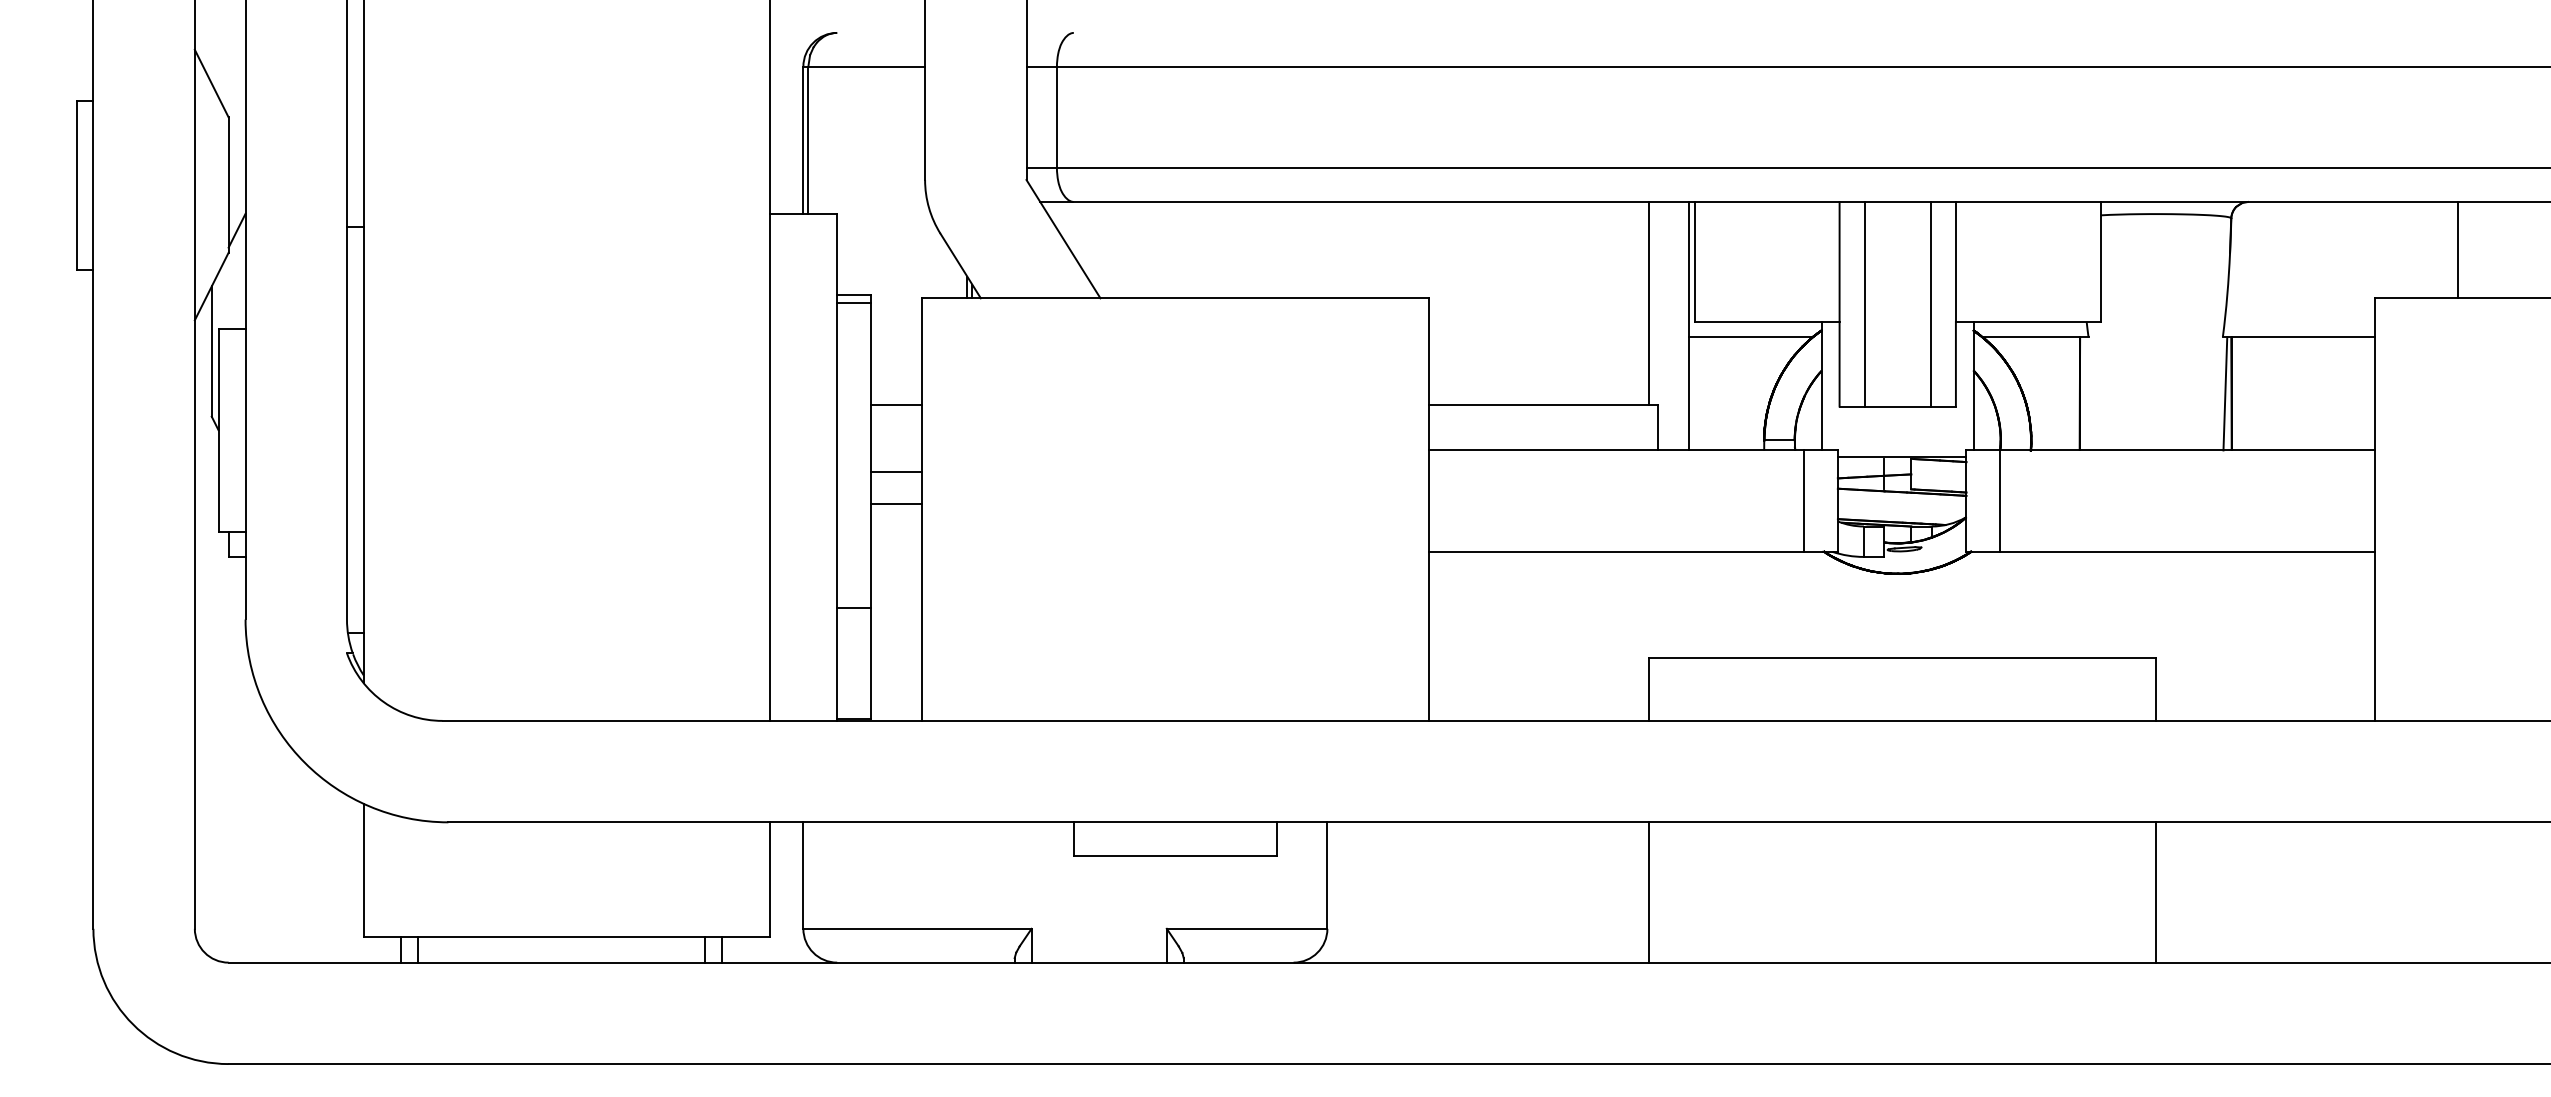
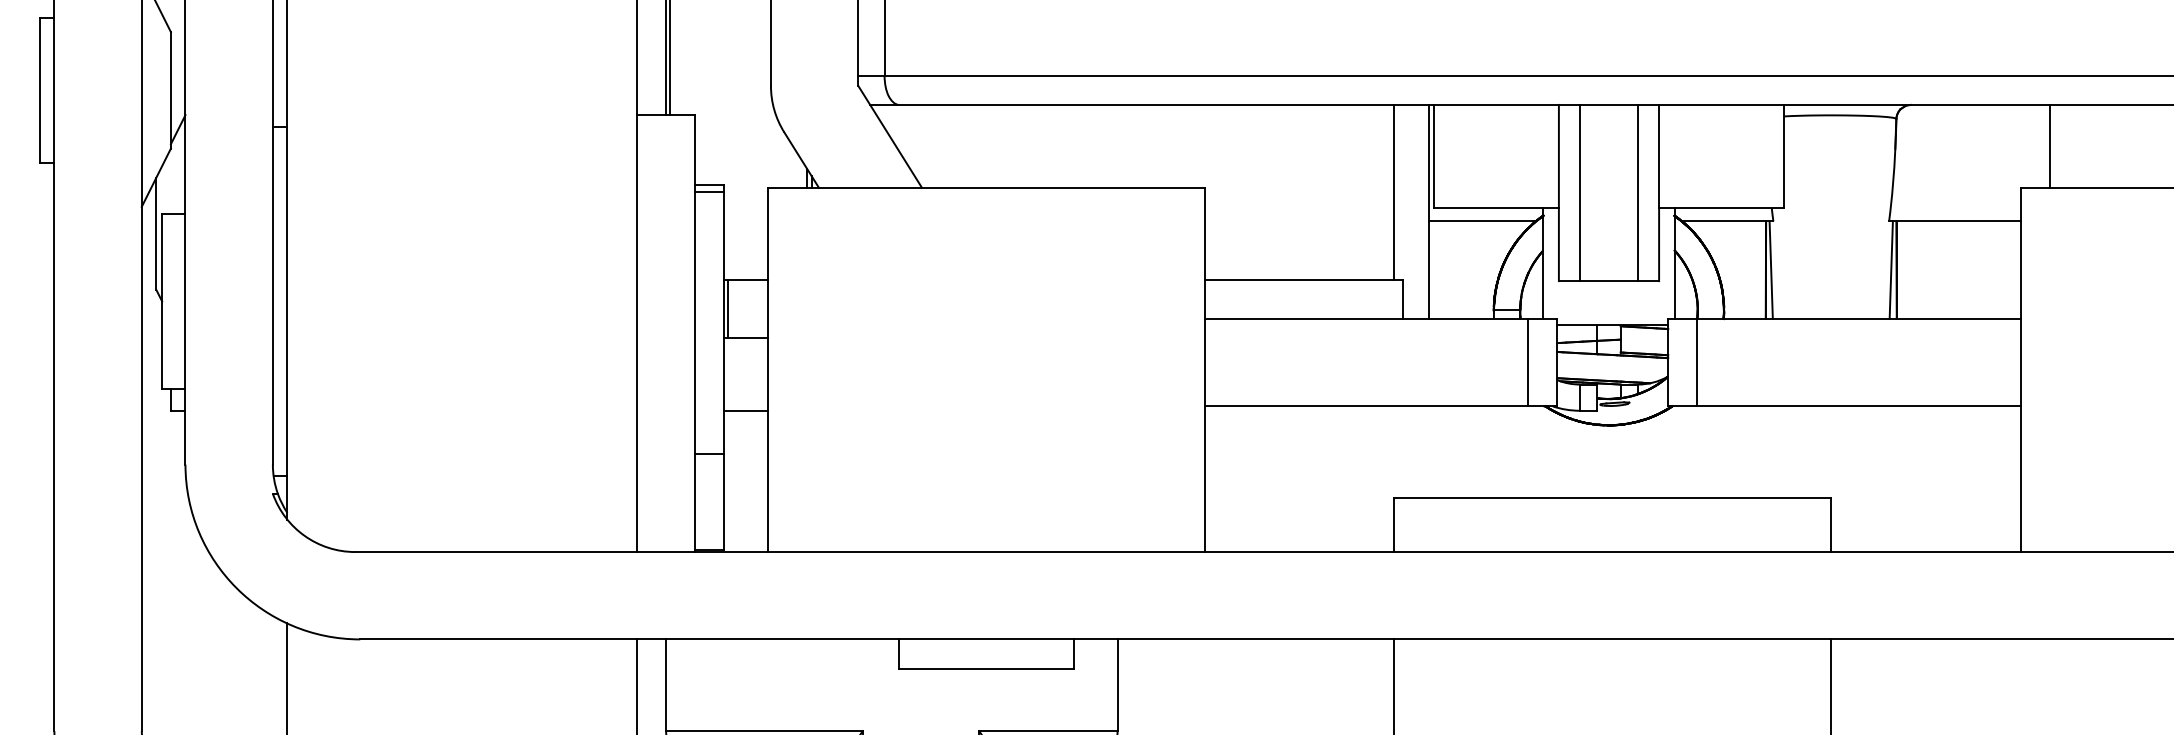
line: (2458, 249) -> (2049, 145), moved
line: (2085, 393) -> (1770, 269), added
line: (874, 438) -> (727, 308), added
line: (896, 503) -> (746, 410), moved

